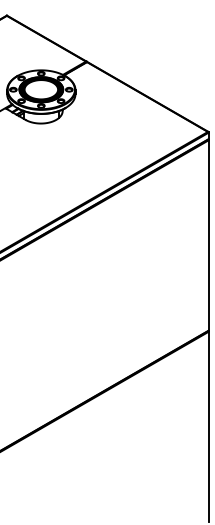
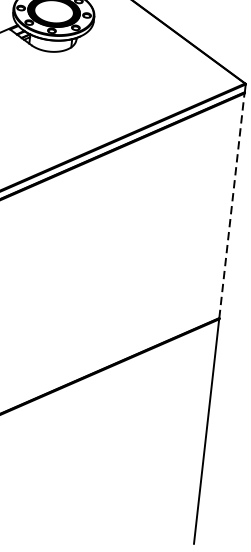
line: (208, 235) -> (231, 205), solid -> dashed

